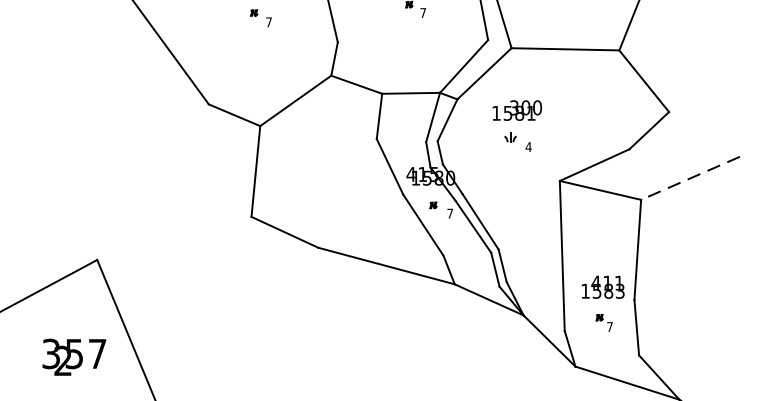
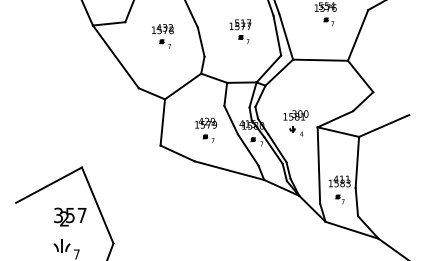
part: (516, 126) -> (295, 123), moved
line: (689, 179) -> (383, 126), dashed -> solid
part: (339, 185) -> (205, 129), added

